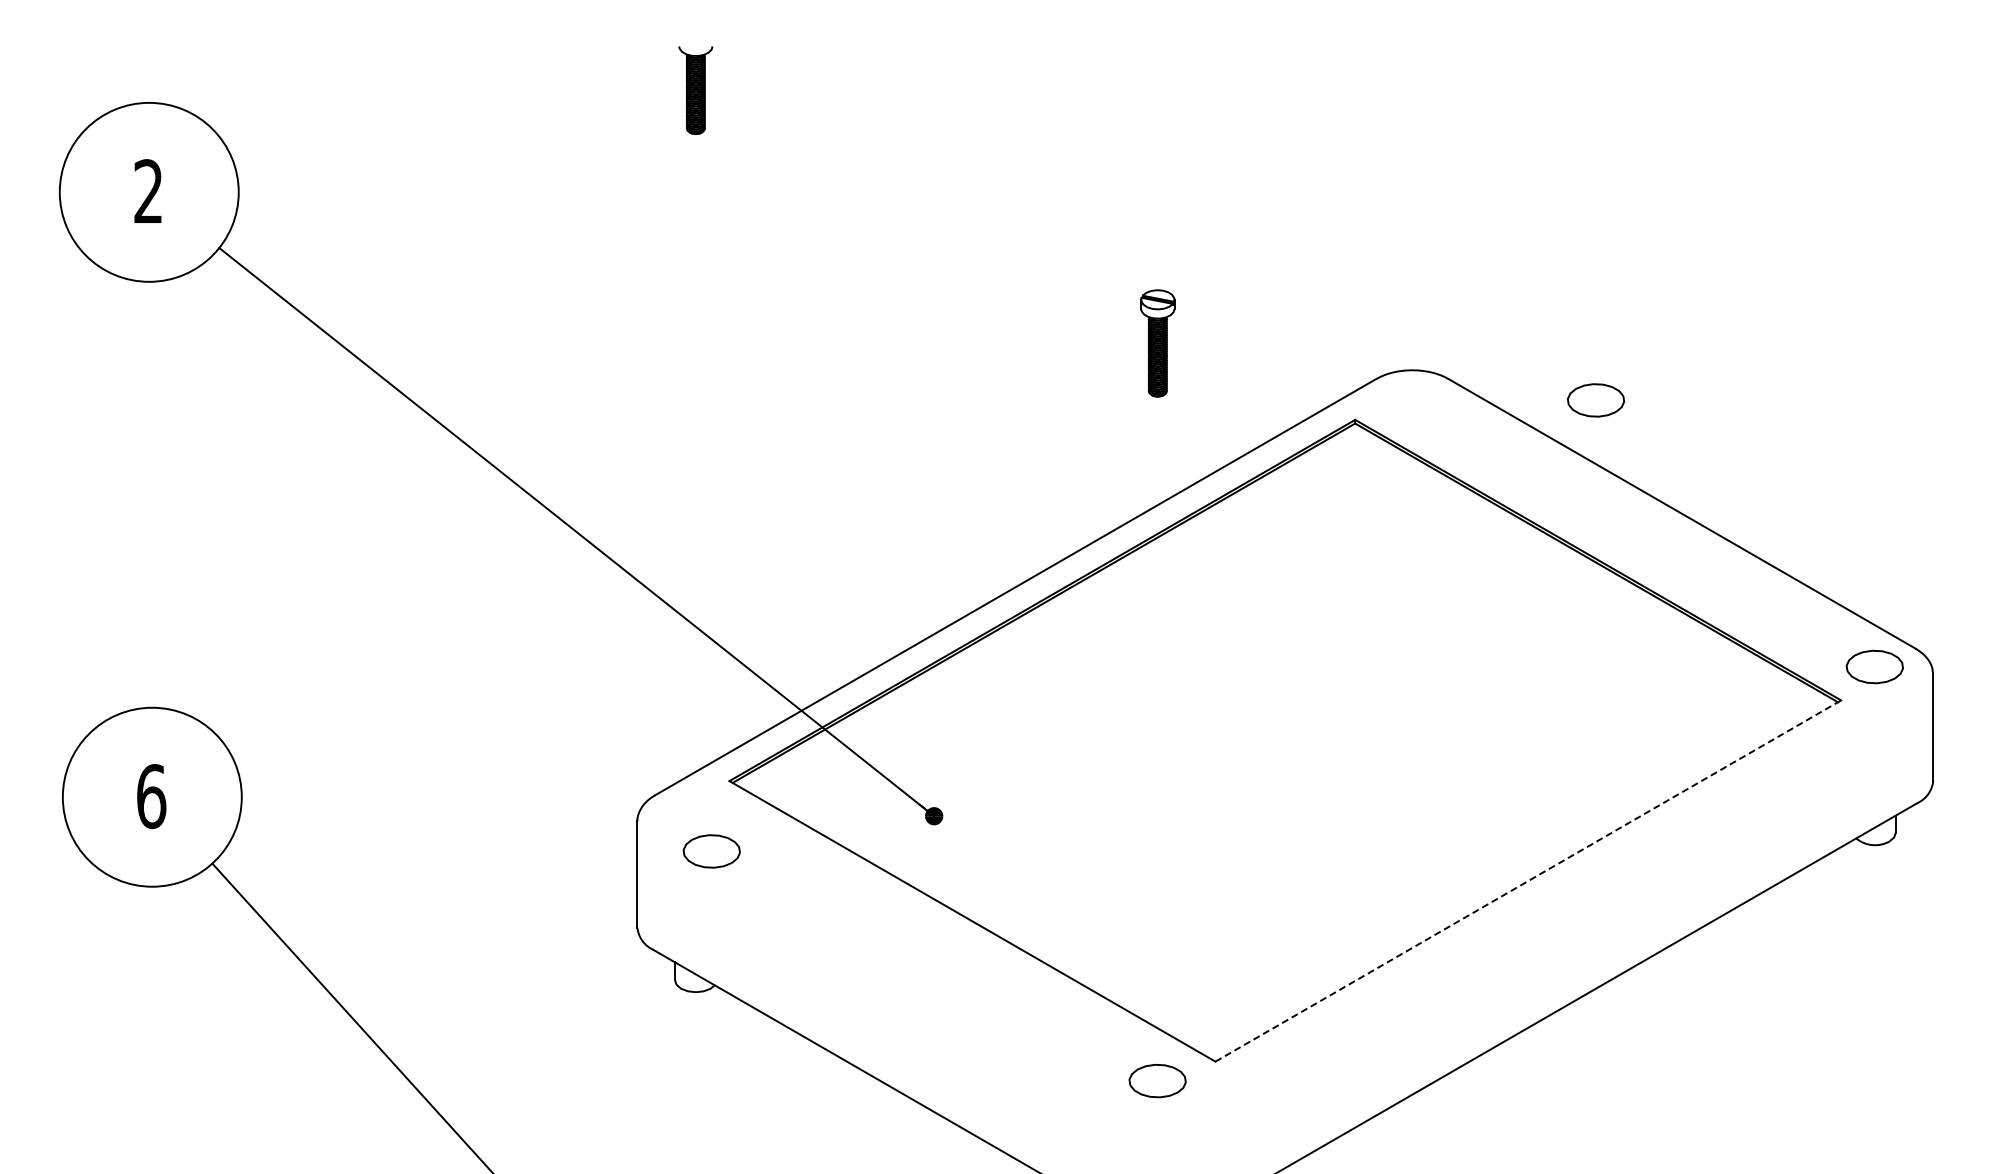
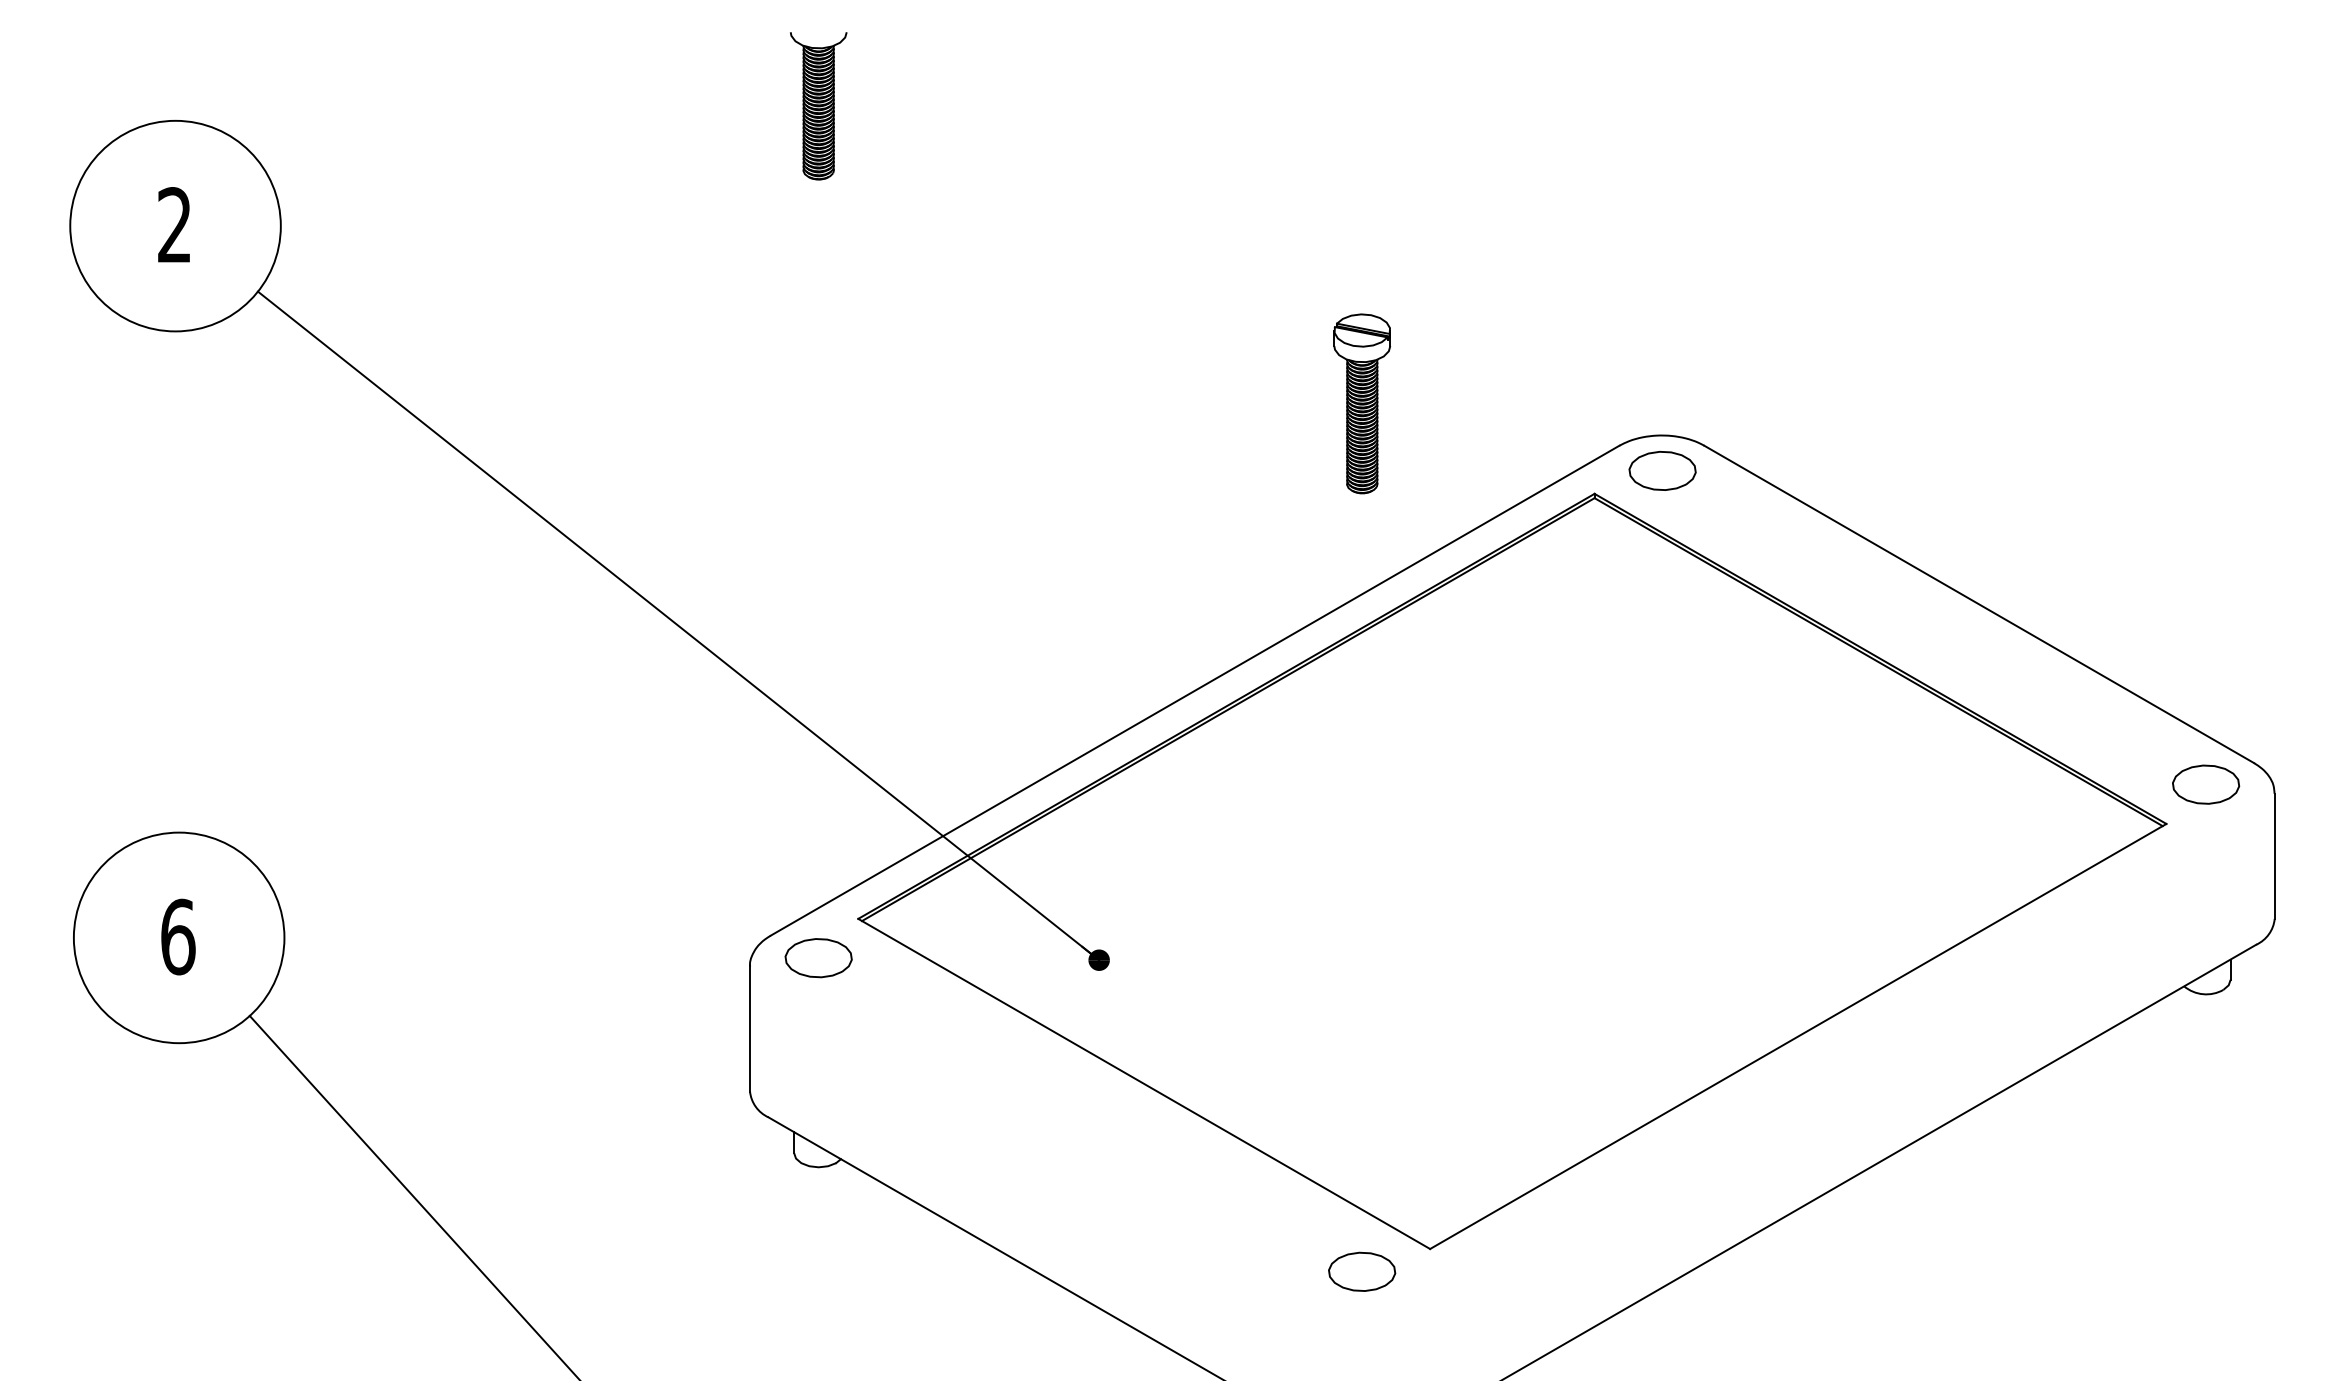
part: (695, 90) -> (818, 106), size x1.43
part: (1157, 343) -> (1361, 403), size x1.43
part: (1596, 400) -> (1663, 471), moved
part: (711, 851) -> (818, 958), moved
line: (1528, 880) -> (1798, 1035), dashed -> solid

